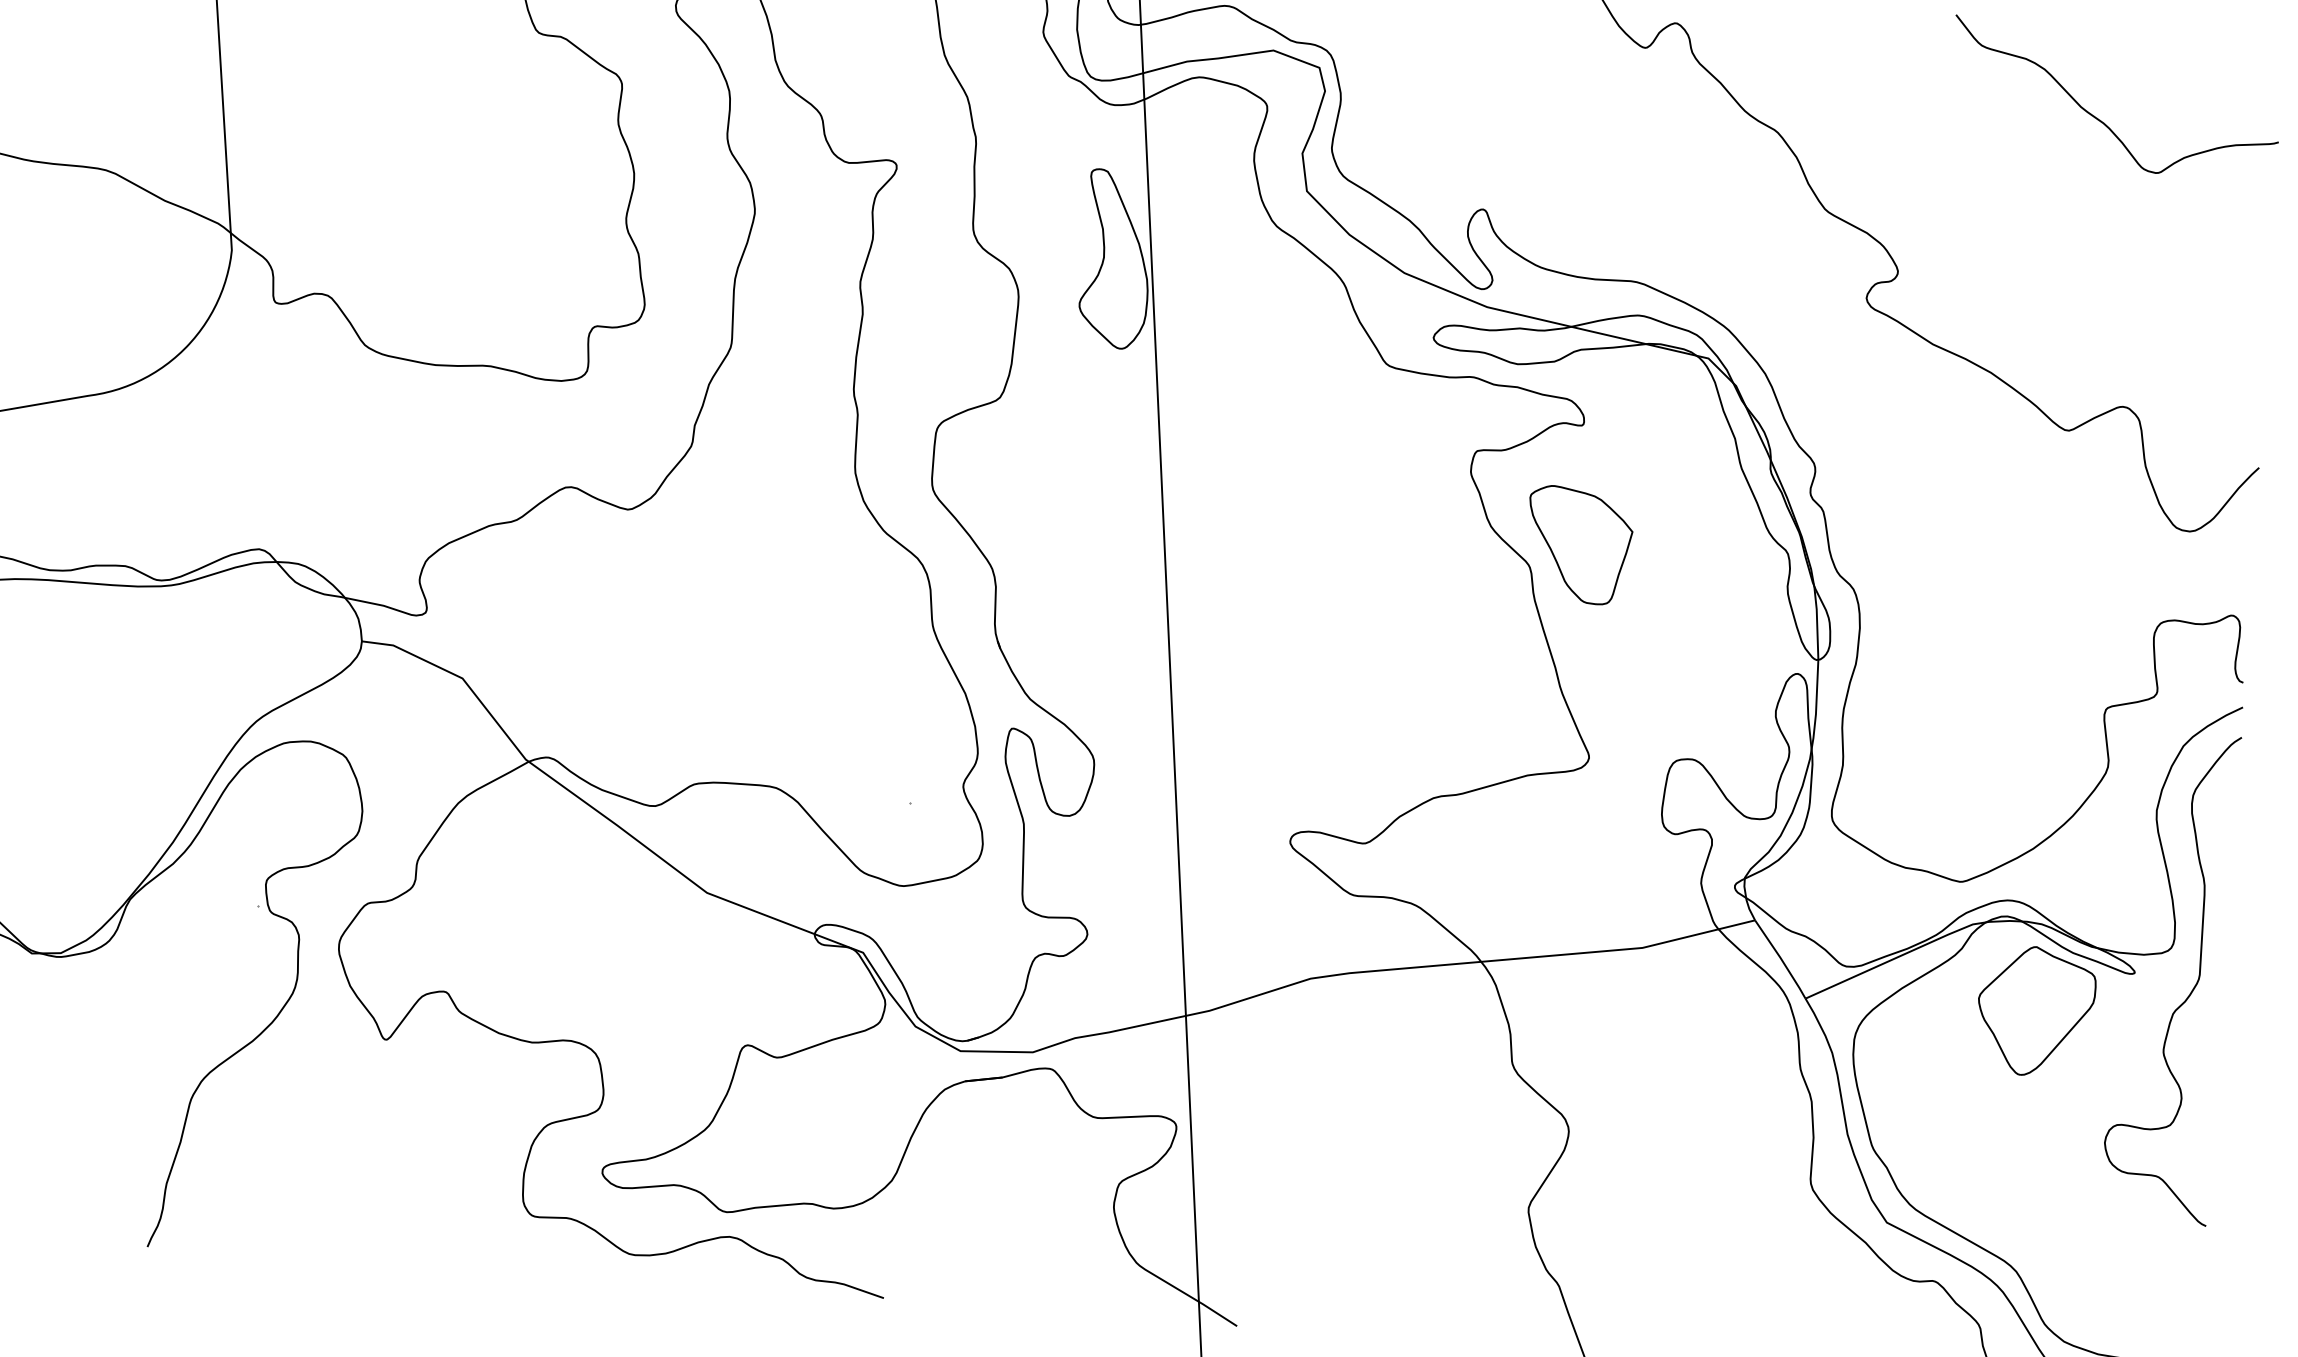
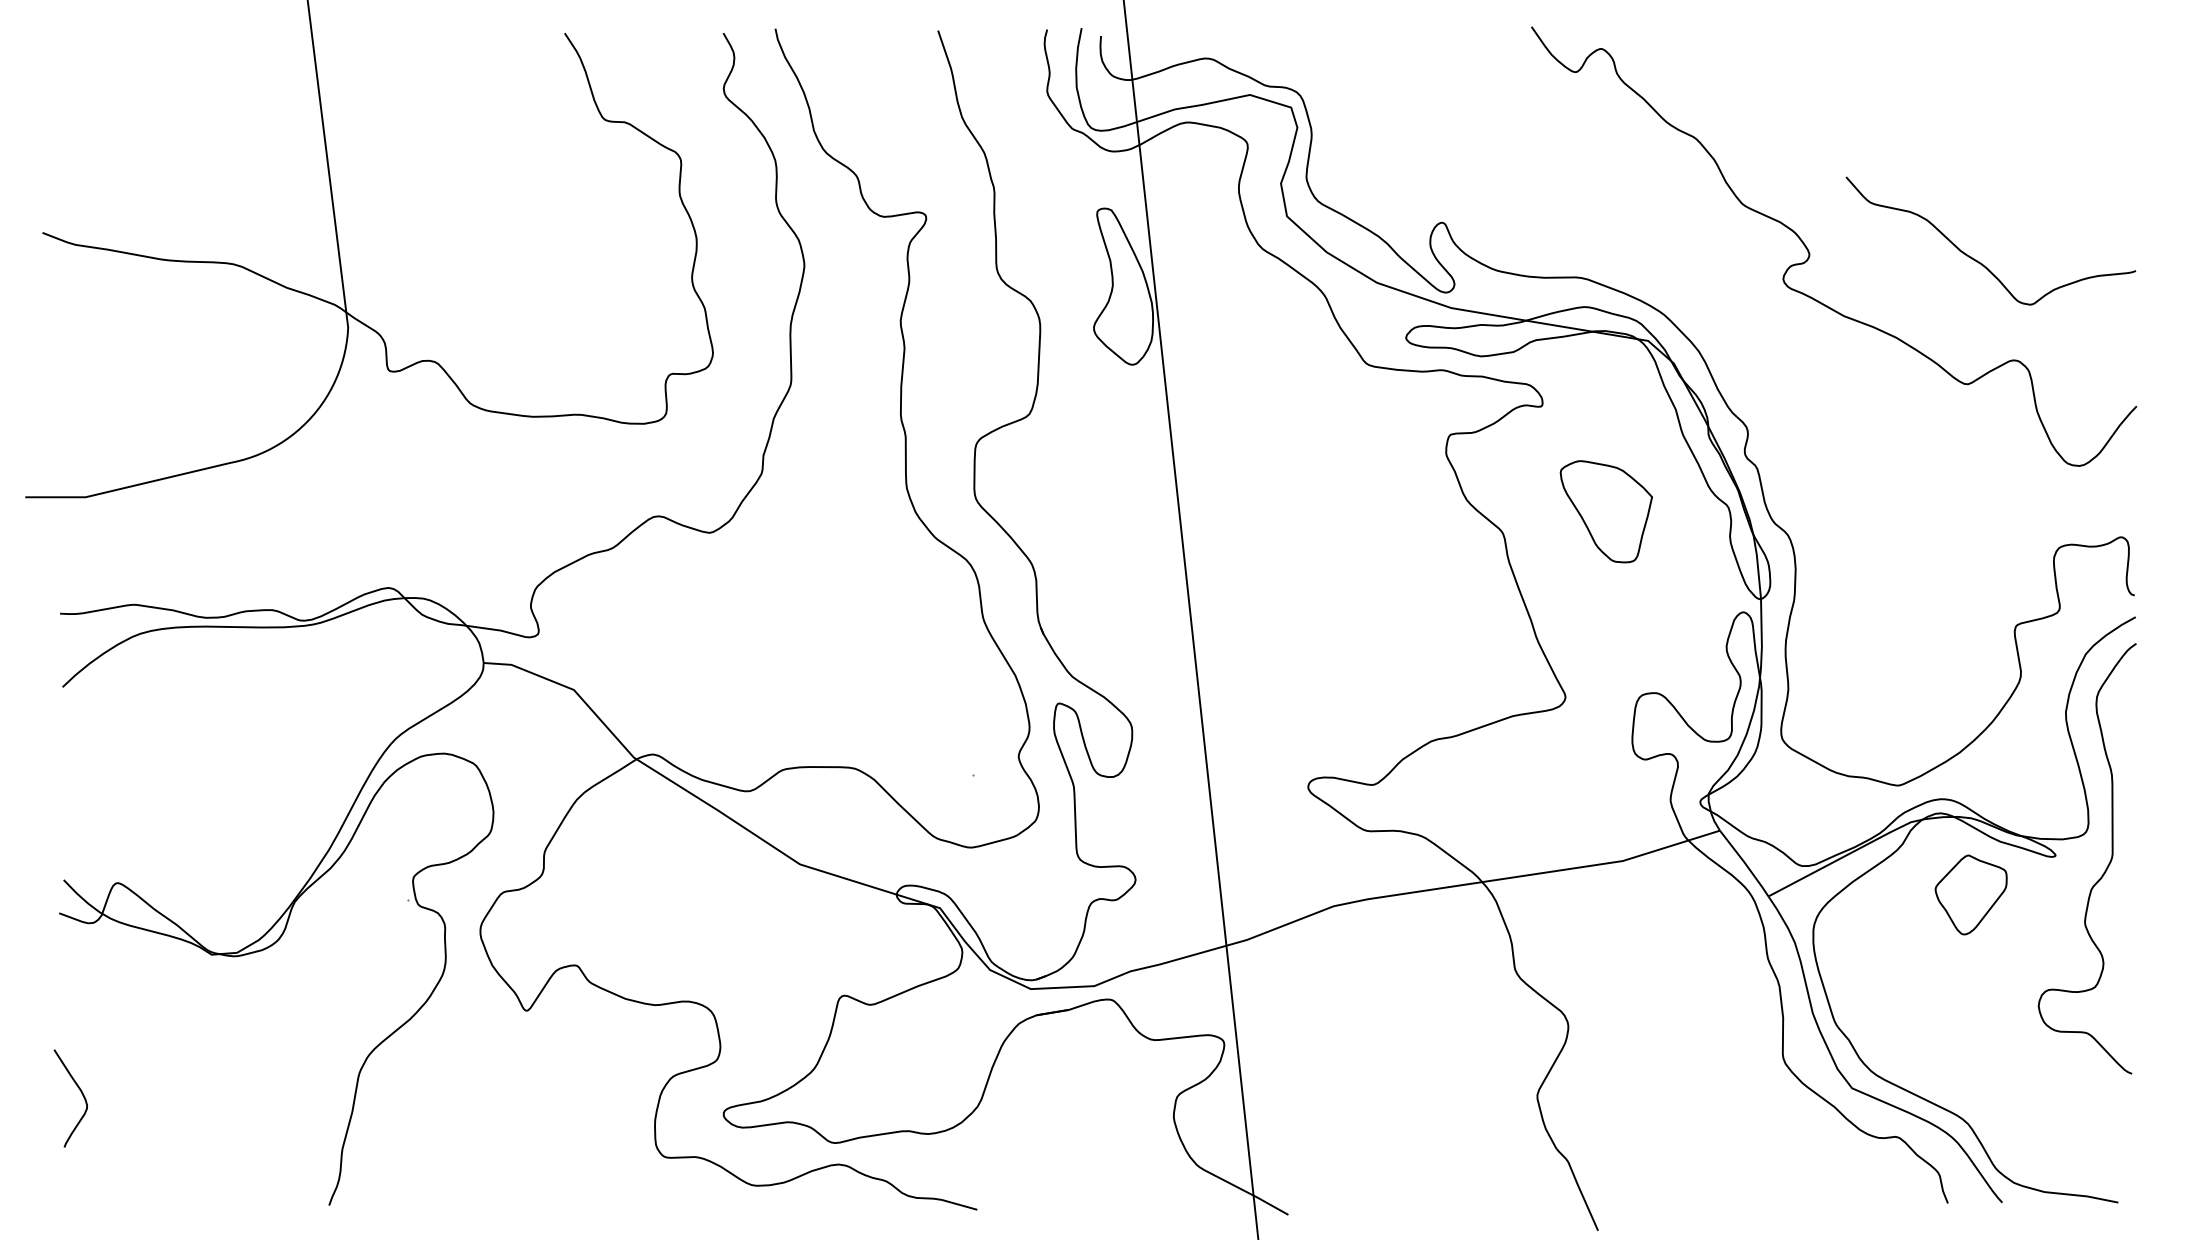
curve: (2098, 117) -> (1976, 259), moved
part: (1578, 545) -> (1605, 511), moved
part: (2035, 1010) -> (1970, 894), size x0.7

